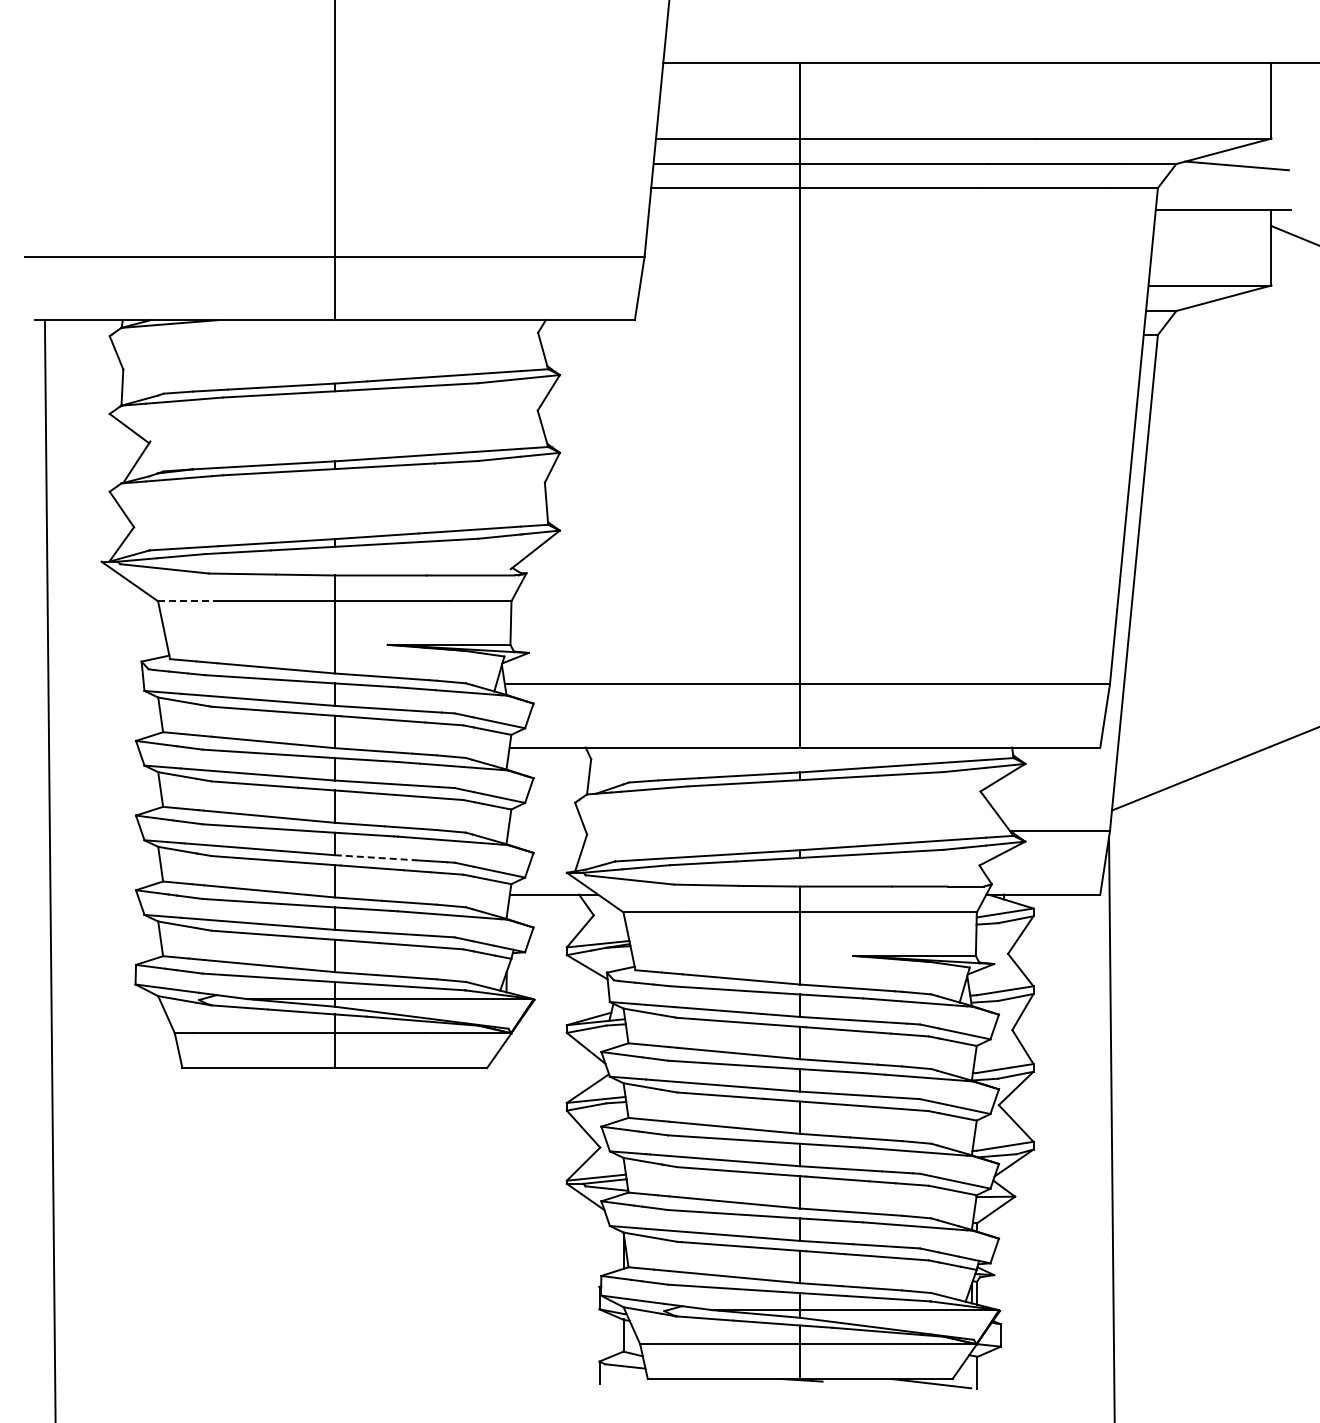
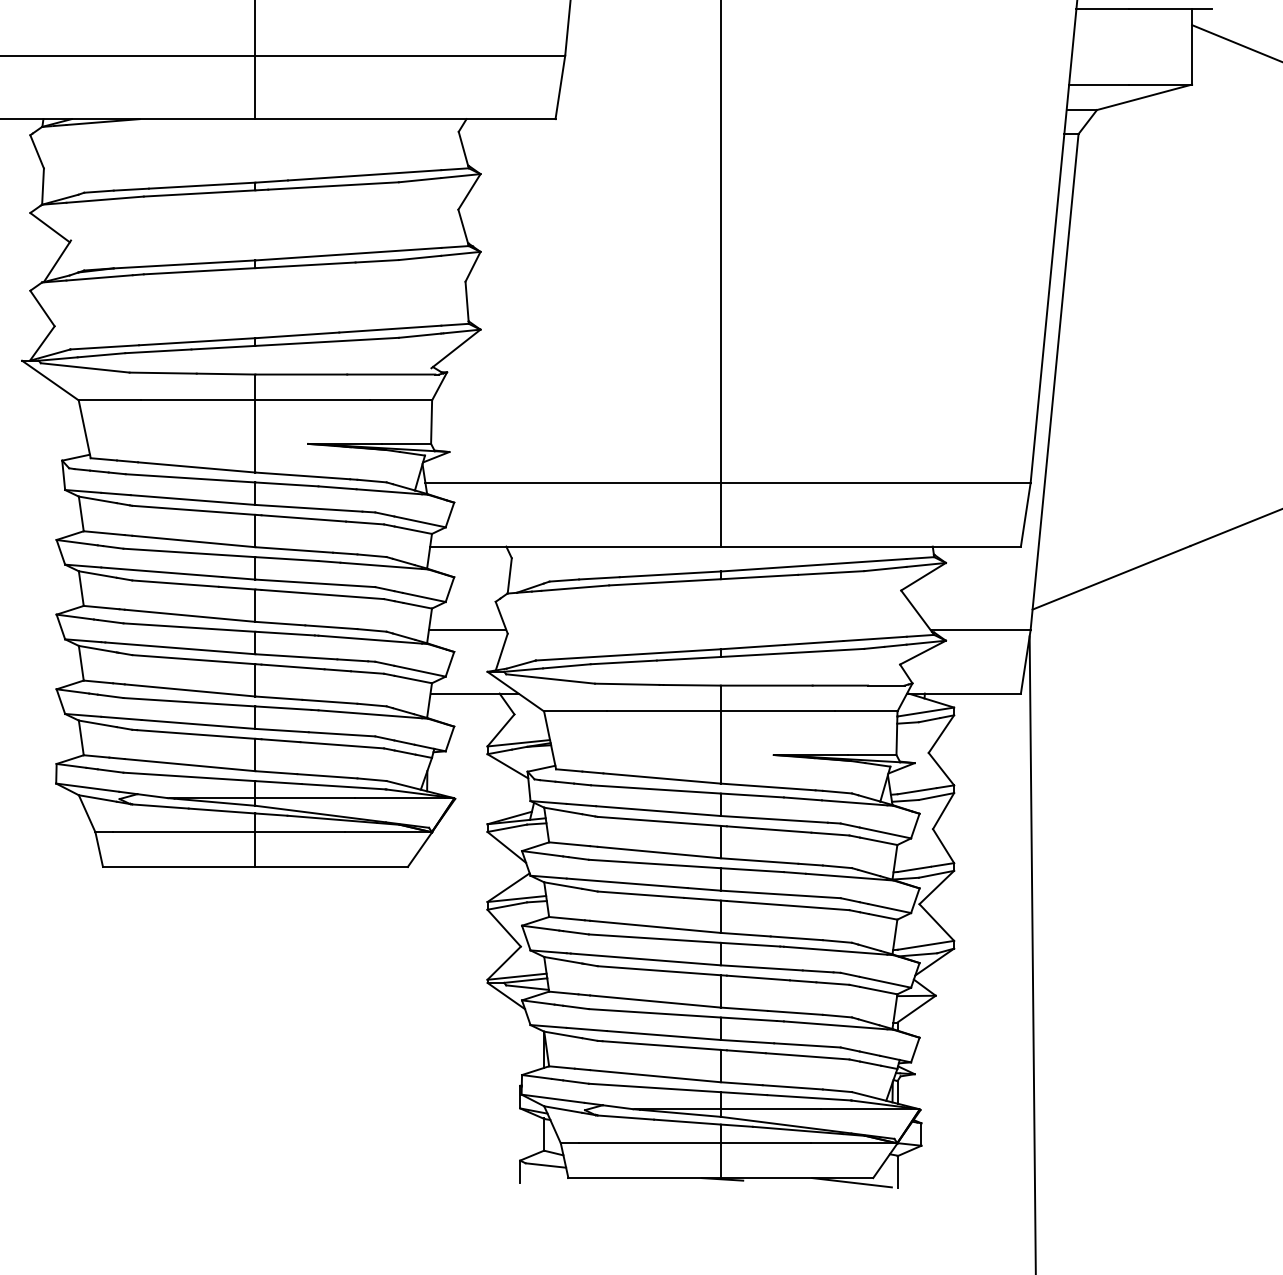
line: (188, 601) -> (109, 400), dashed -> solid
line: (546, 831) -> (467, 630), added
line: (376, 857) -> (297, 656), dashed -> solid

